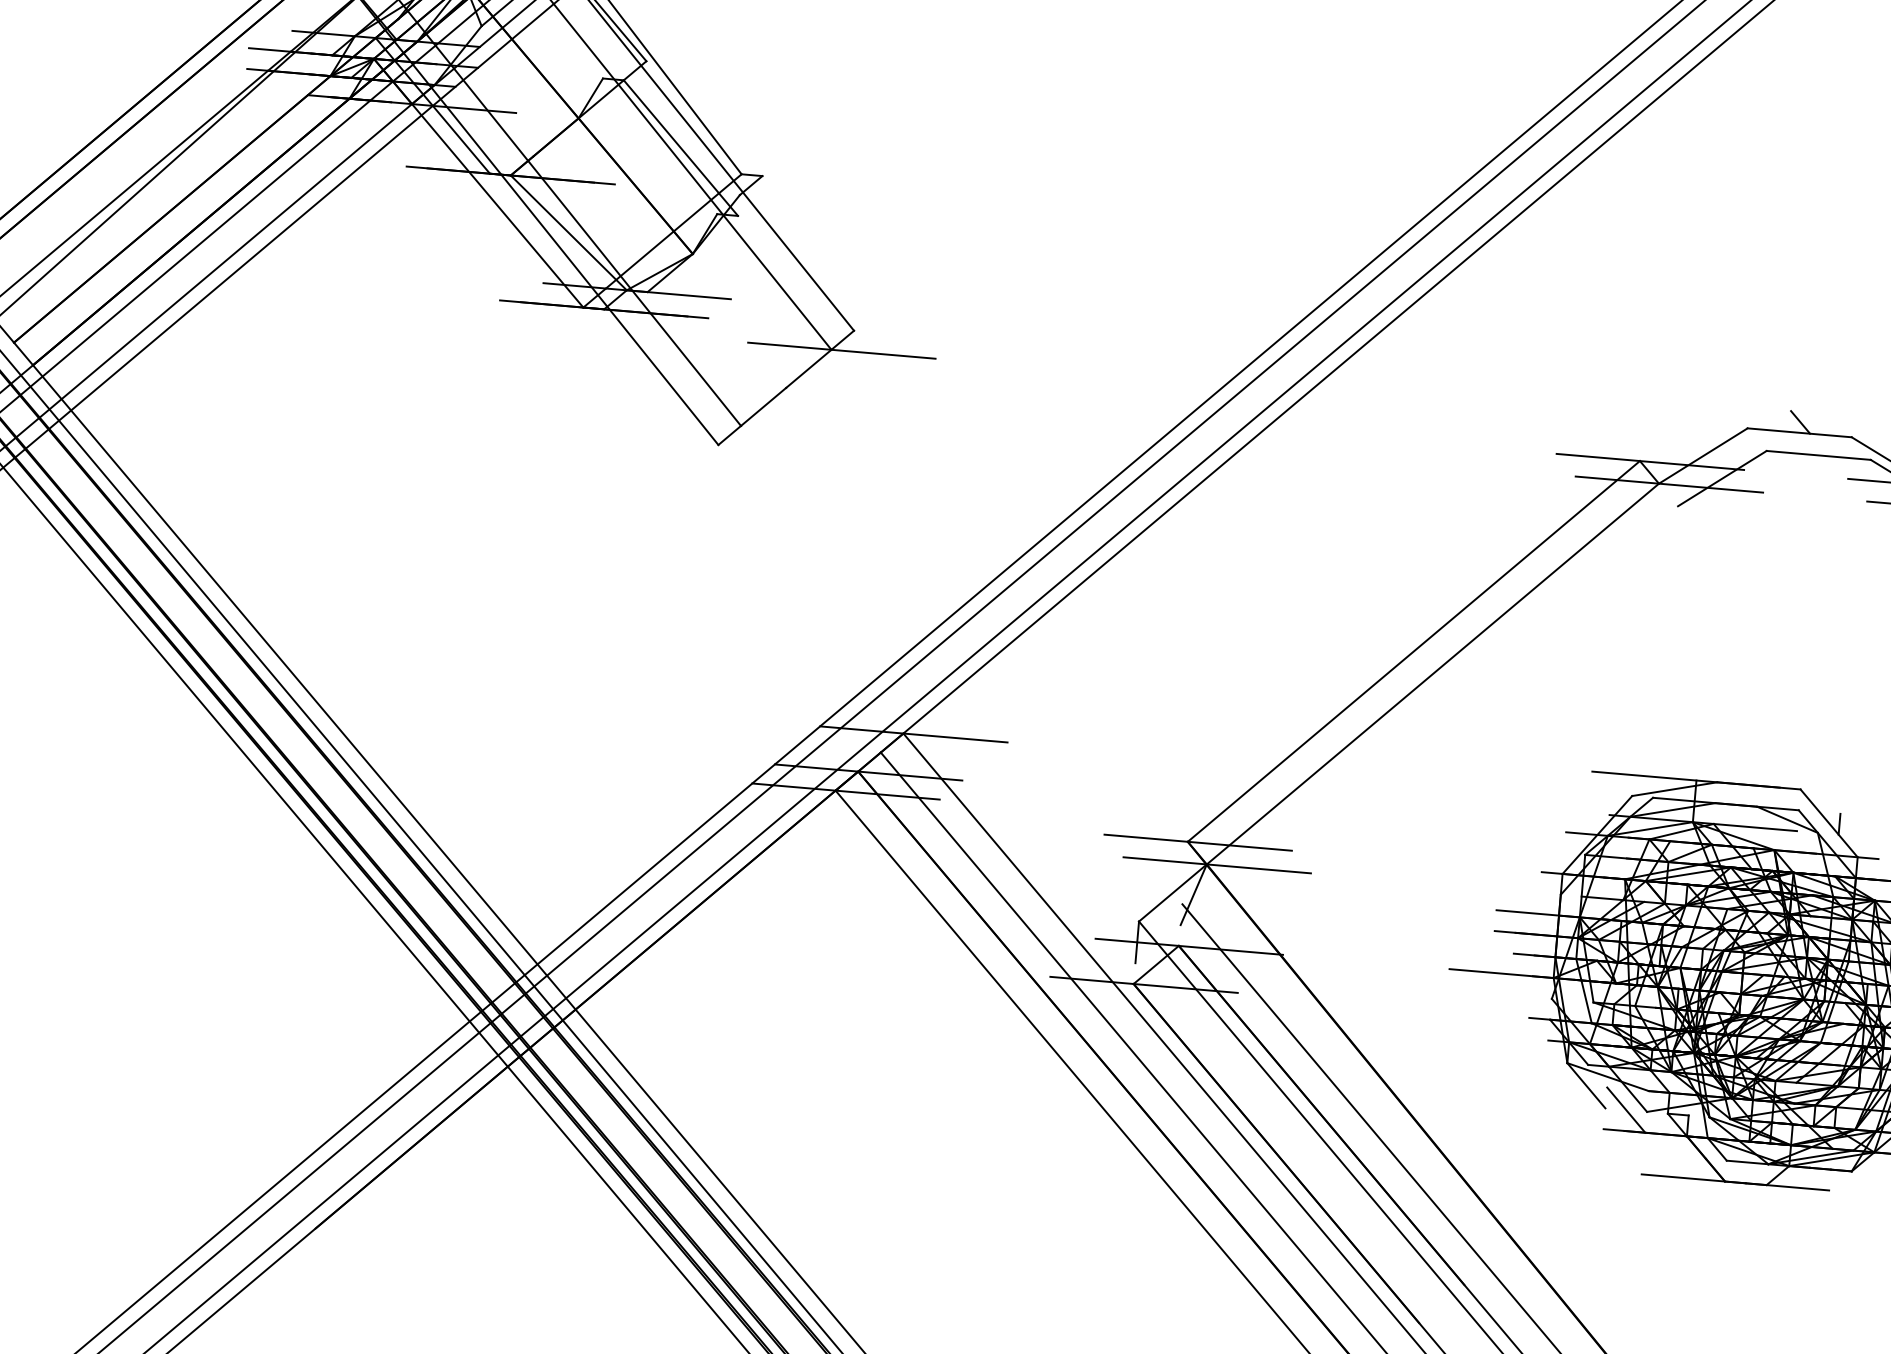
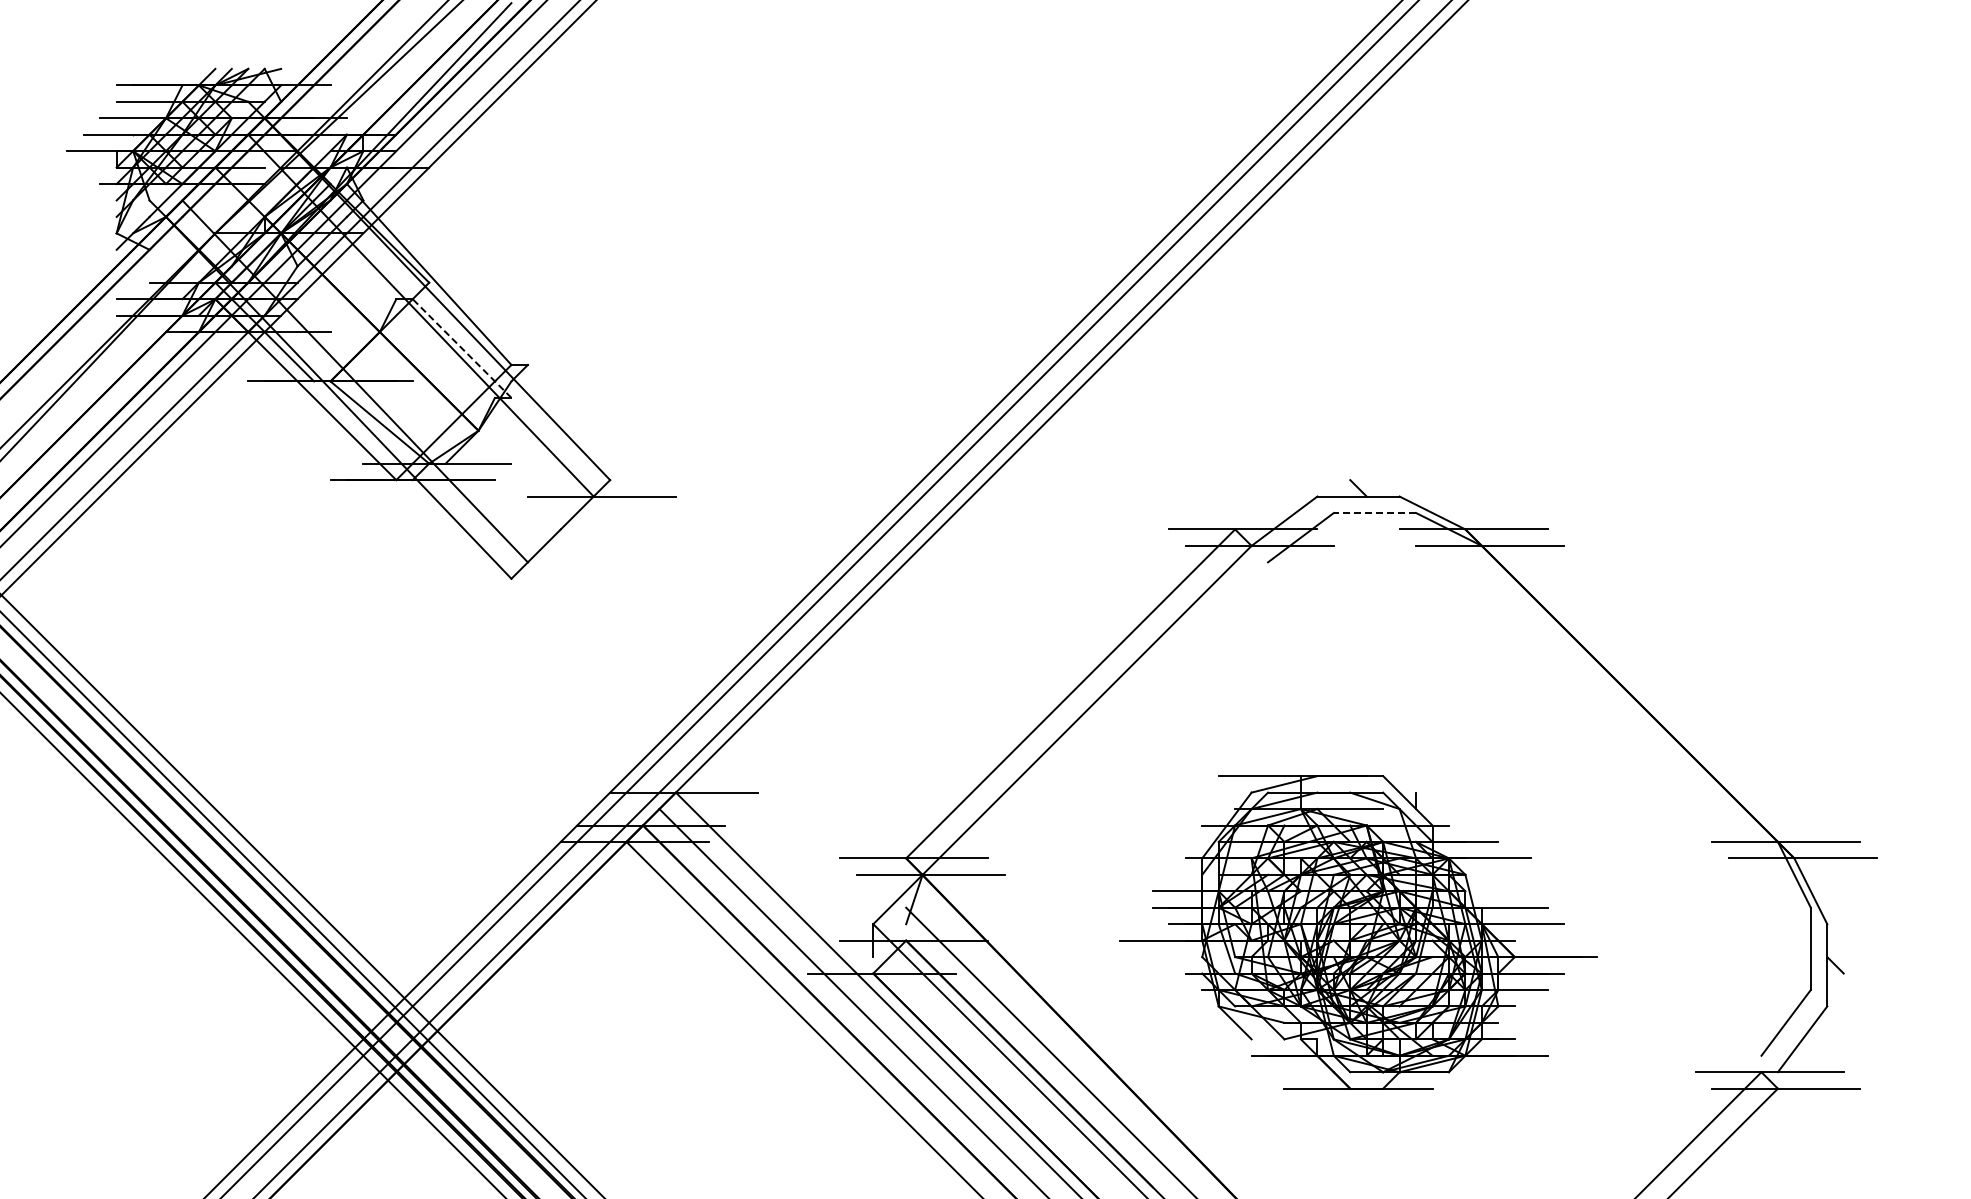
line: (681, 148) -> (462, 348), solid -> dashed
line: (1818, 455) -> (1374, 513), solid -> dashed
line: (1625, 1109) -> (1267, 1038), removed

